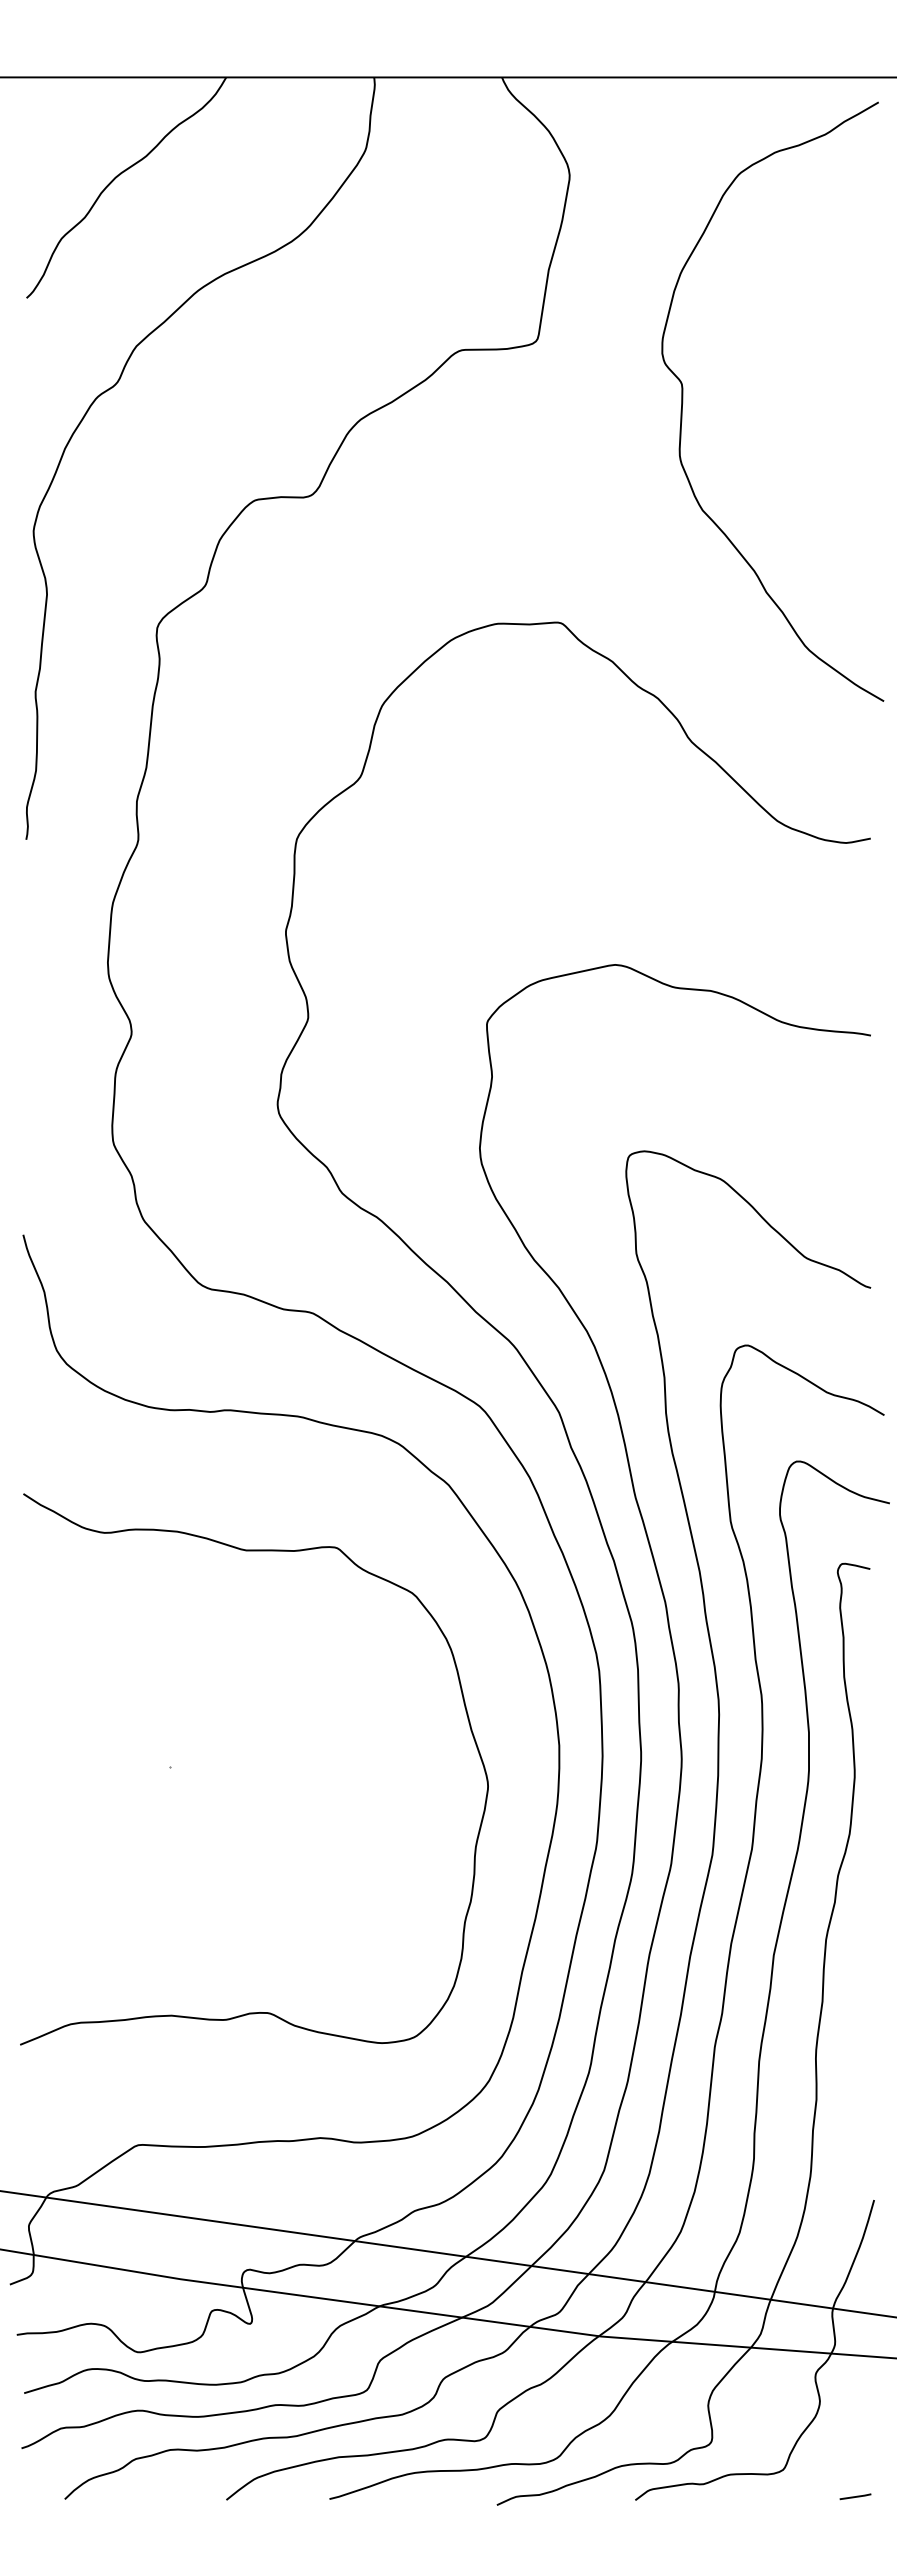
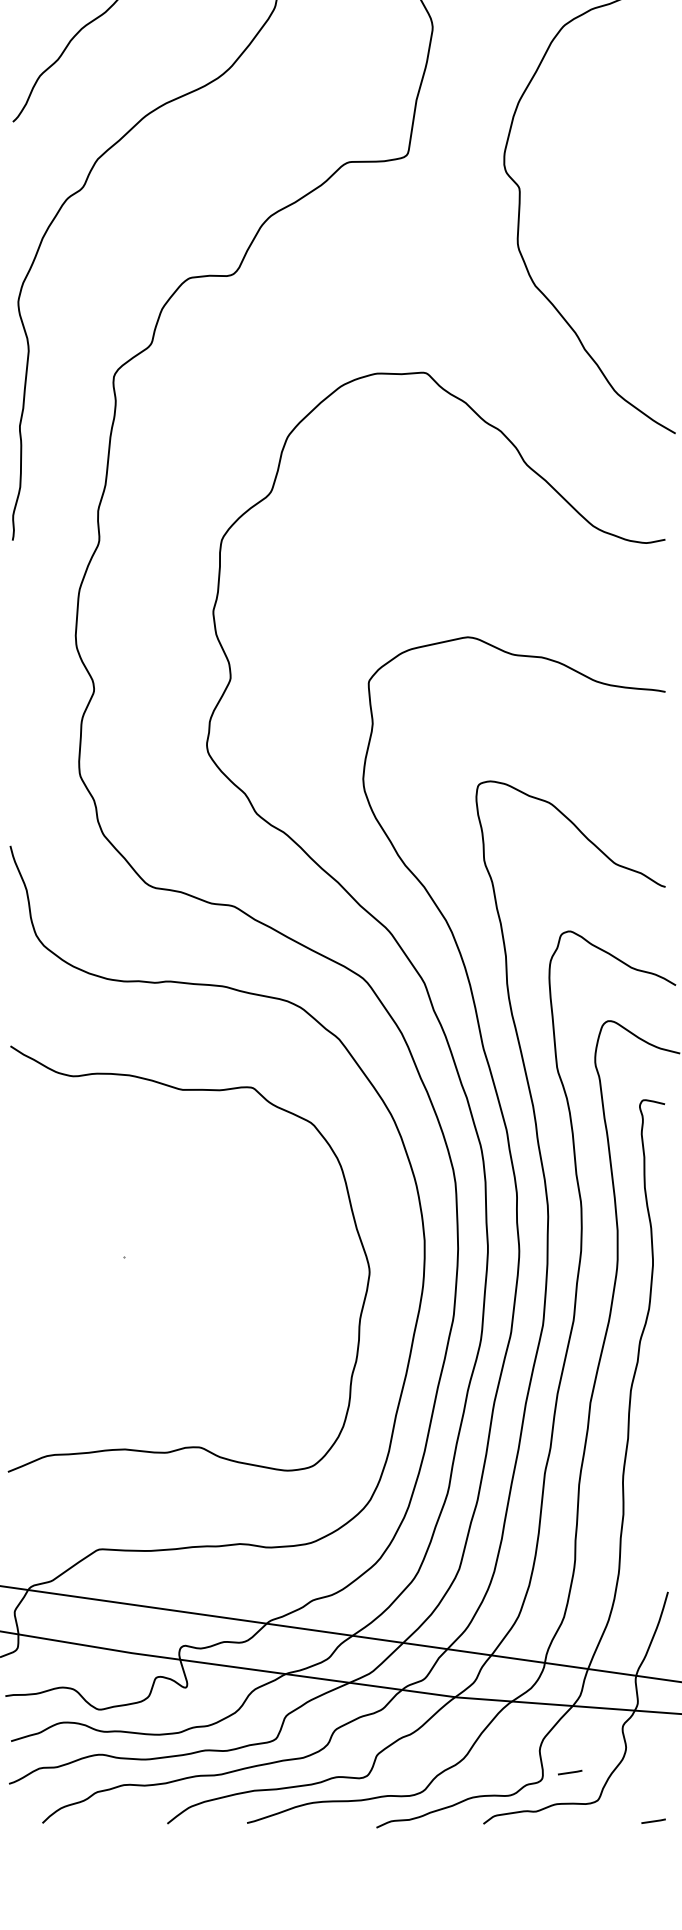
line: (747, 2433) -> (570, 1772), added

